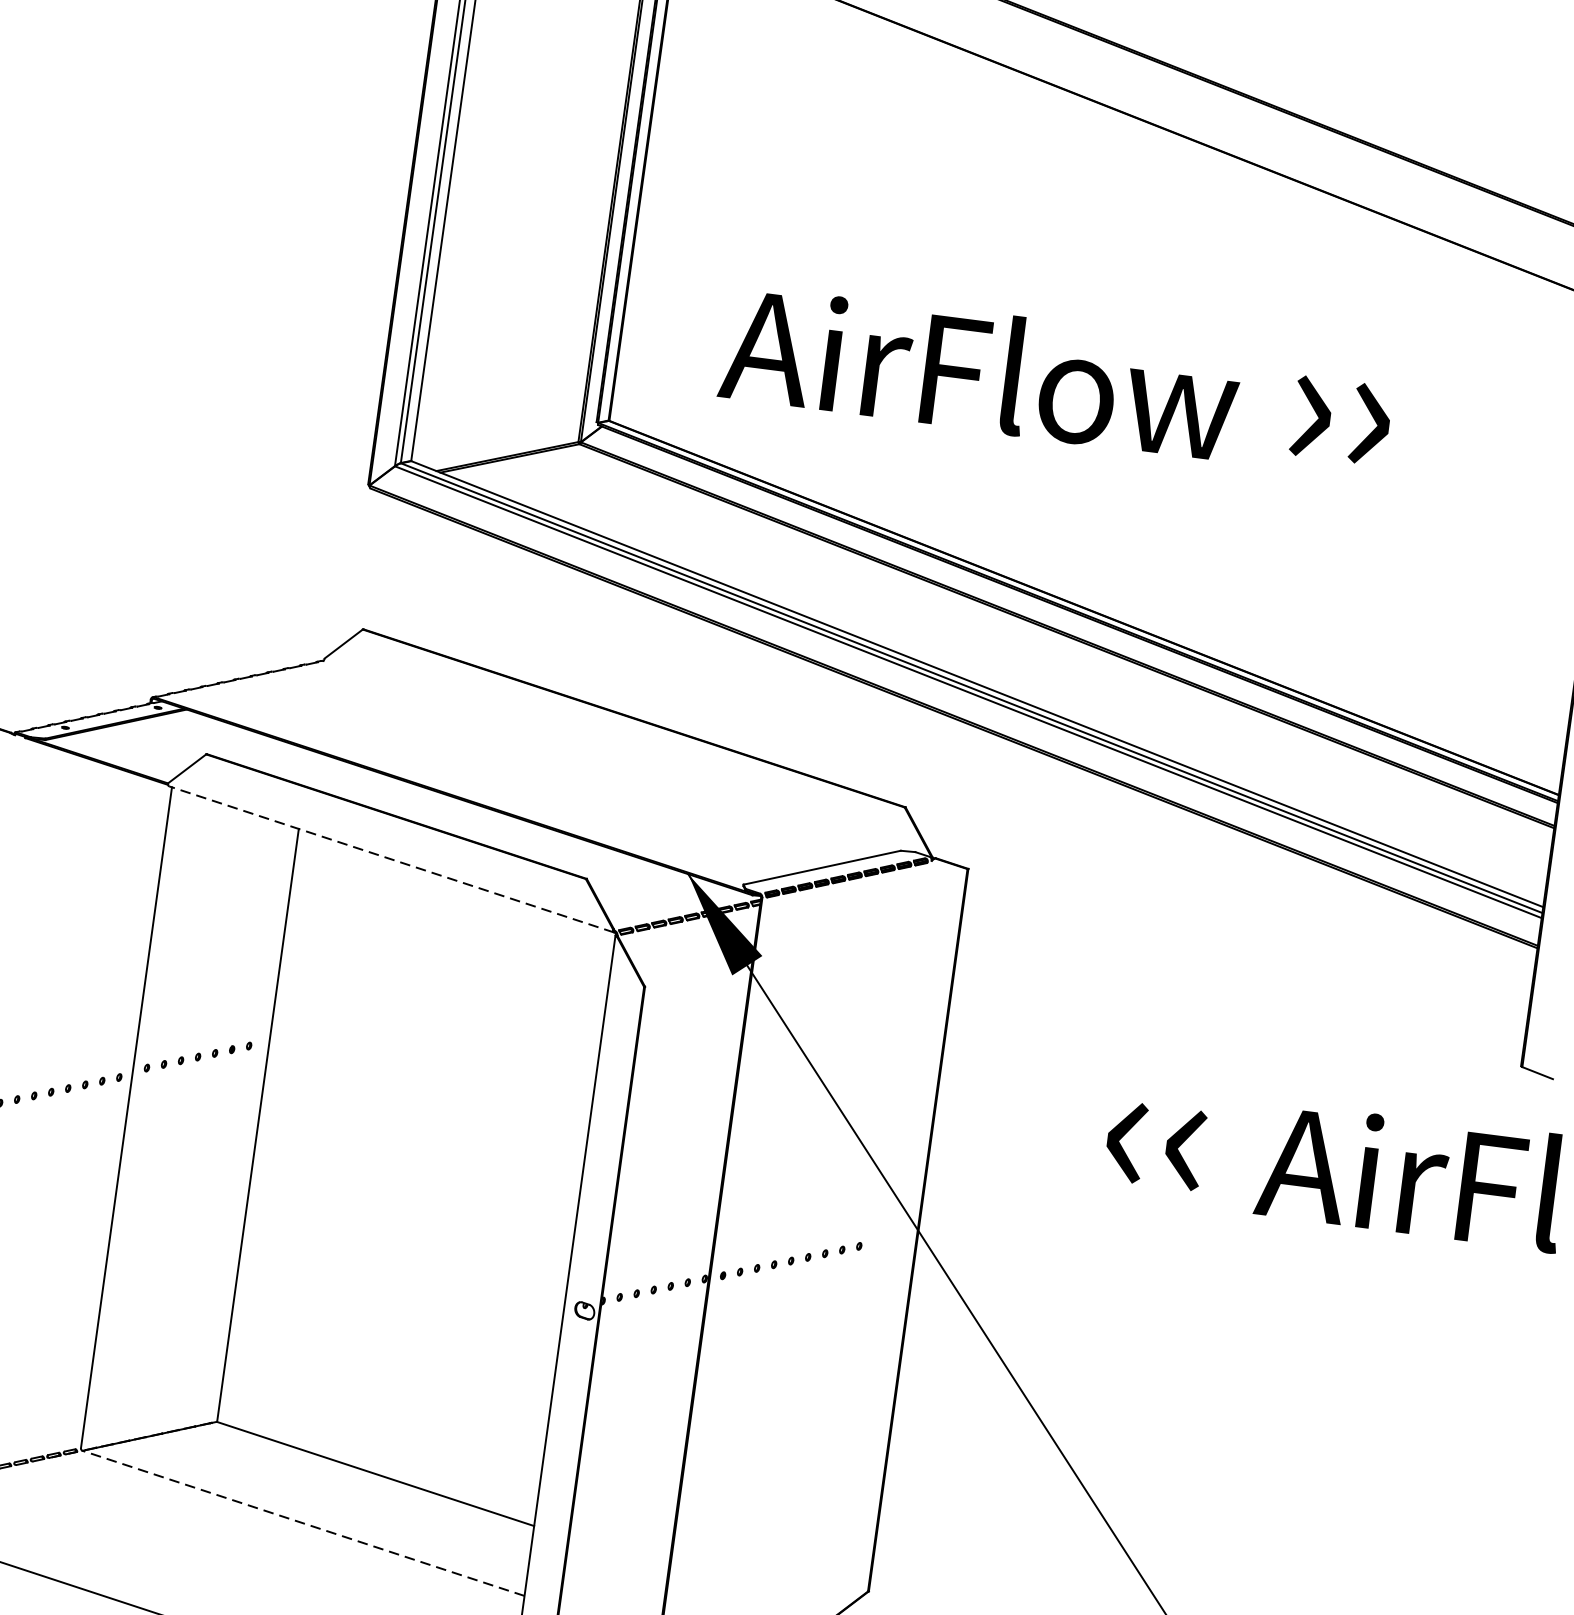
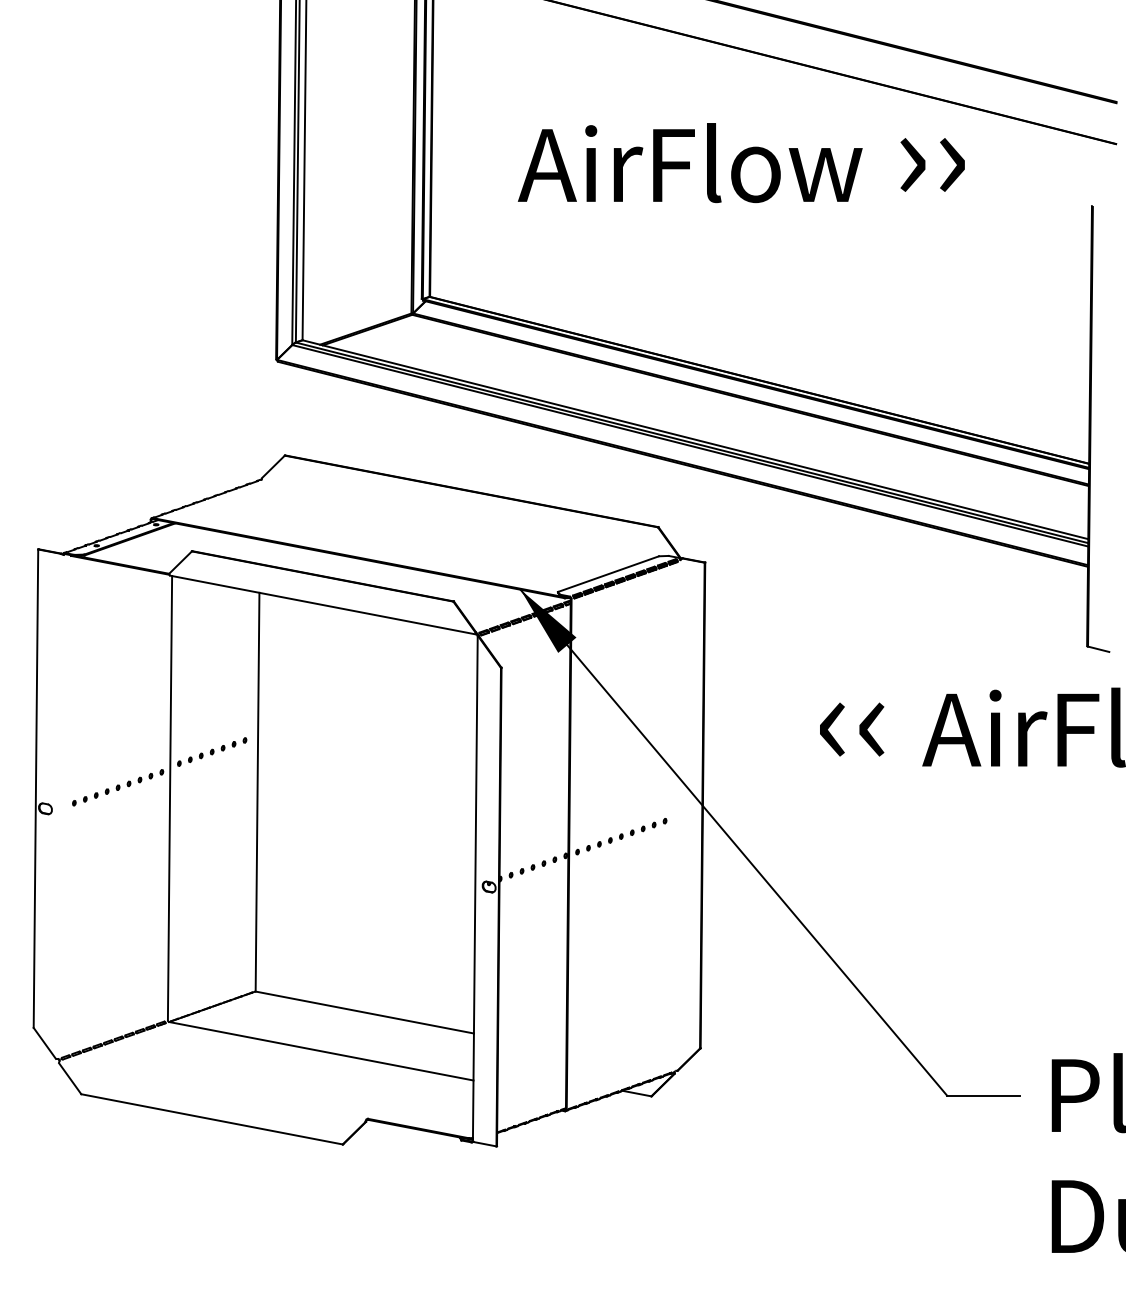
text: (1056, 382) -> (741, 163), moved
line: (390, 859) -> (322, 605), dashed -> solid
line: (302, 1523) -> (320, 1051), dashed -> solid

